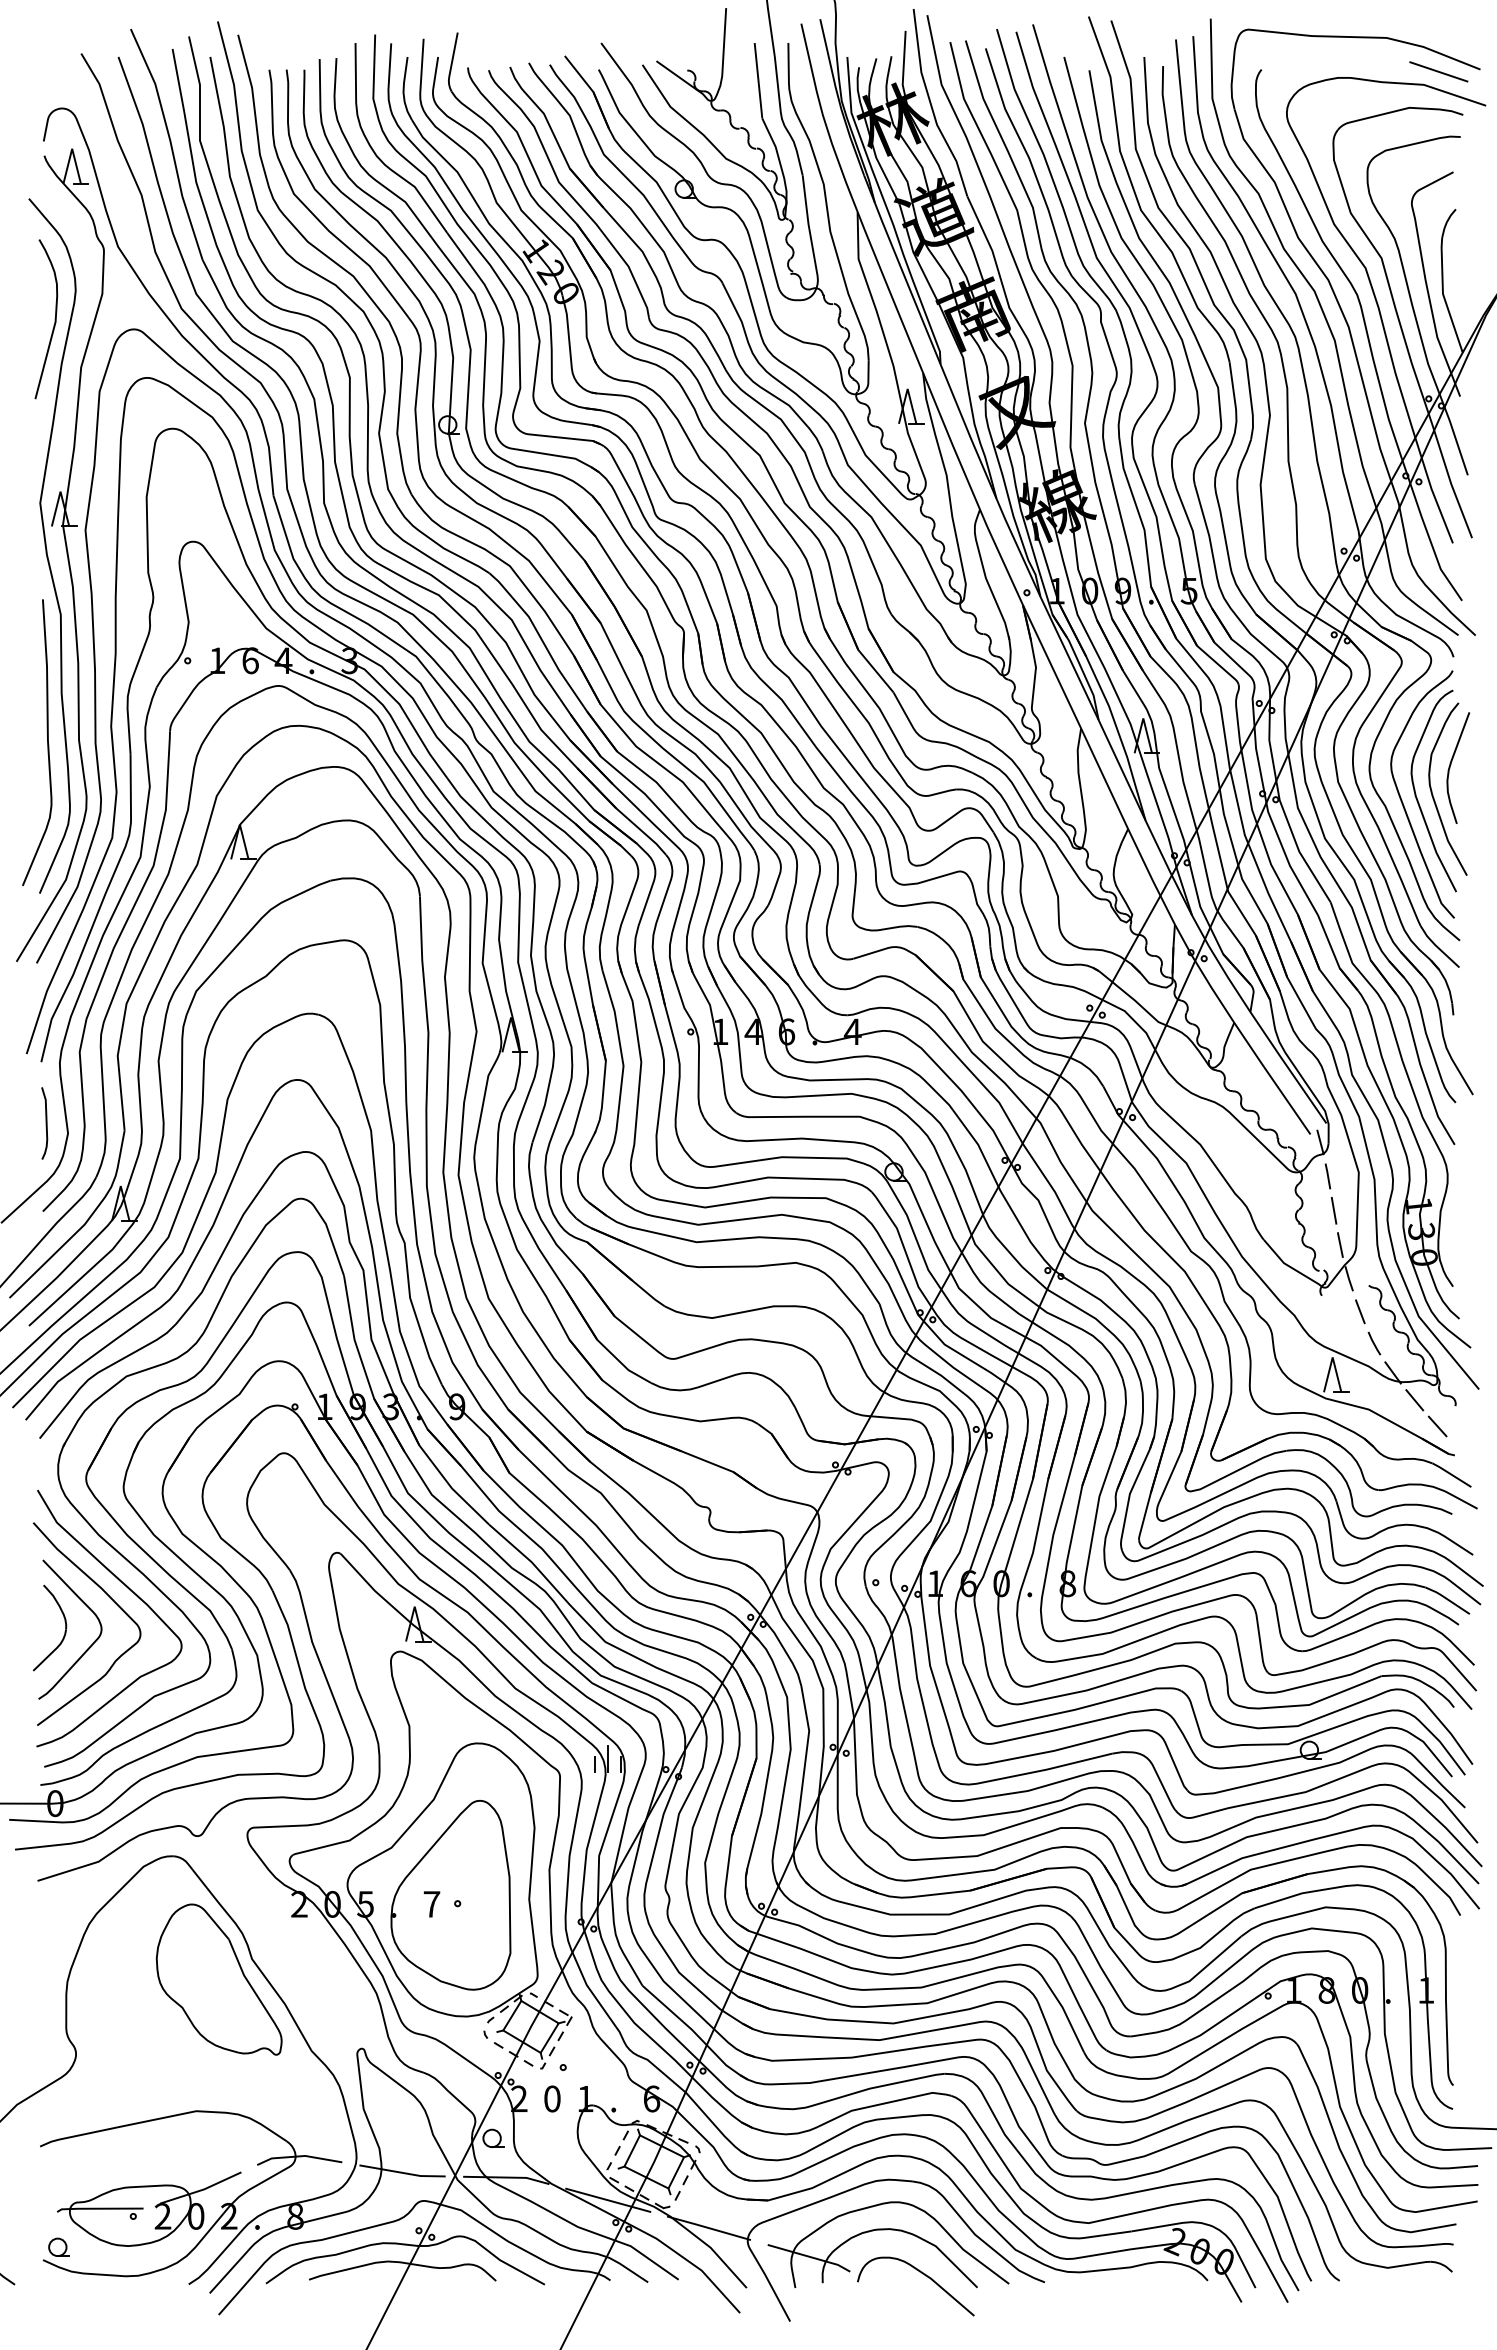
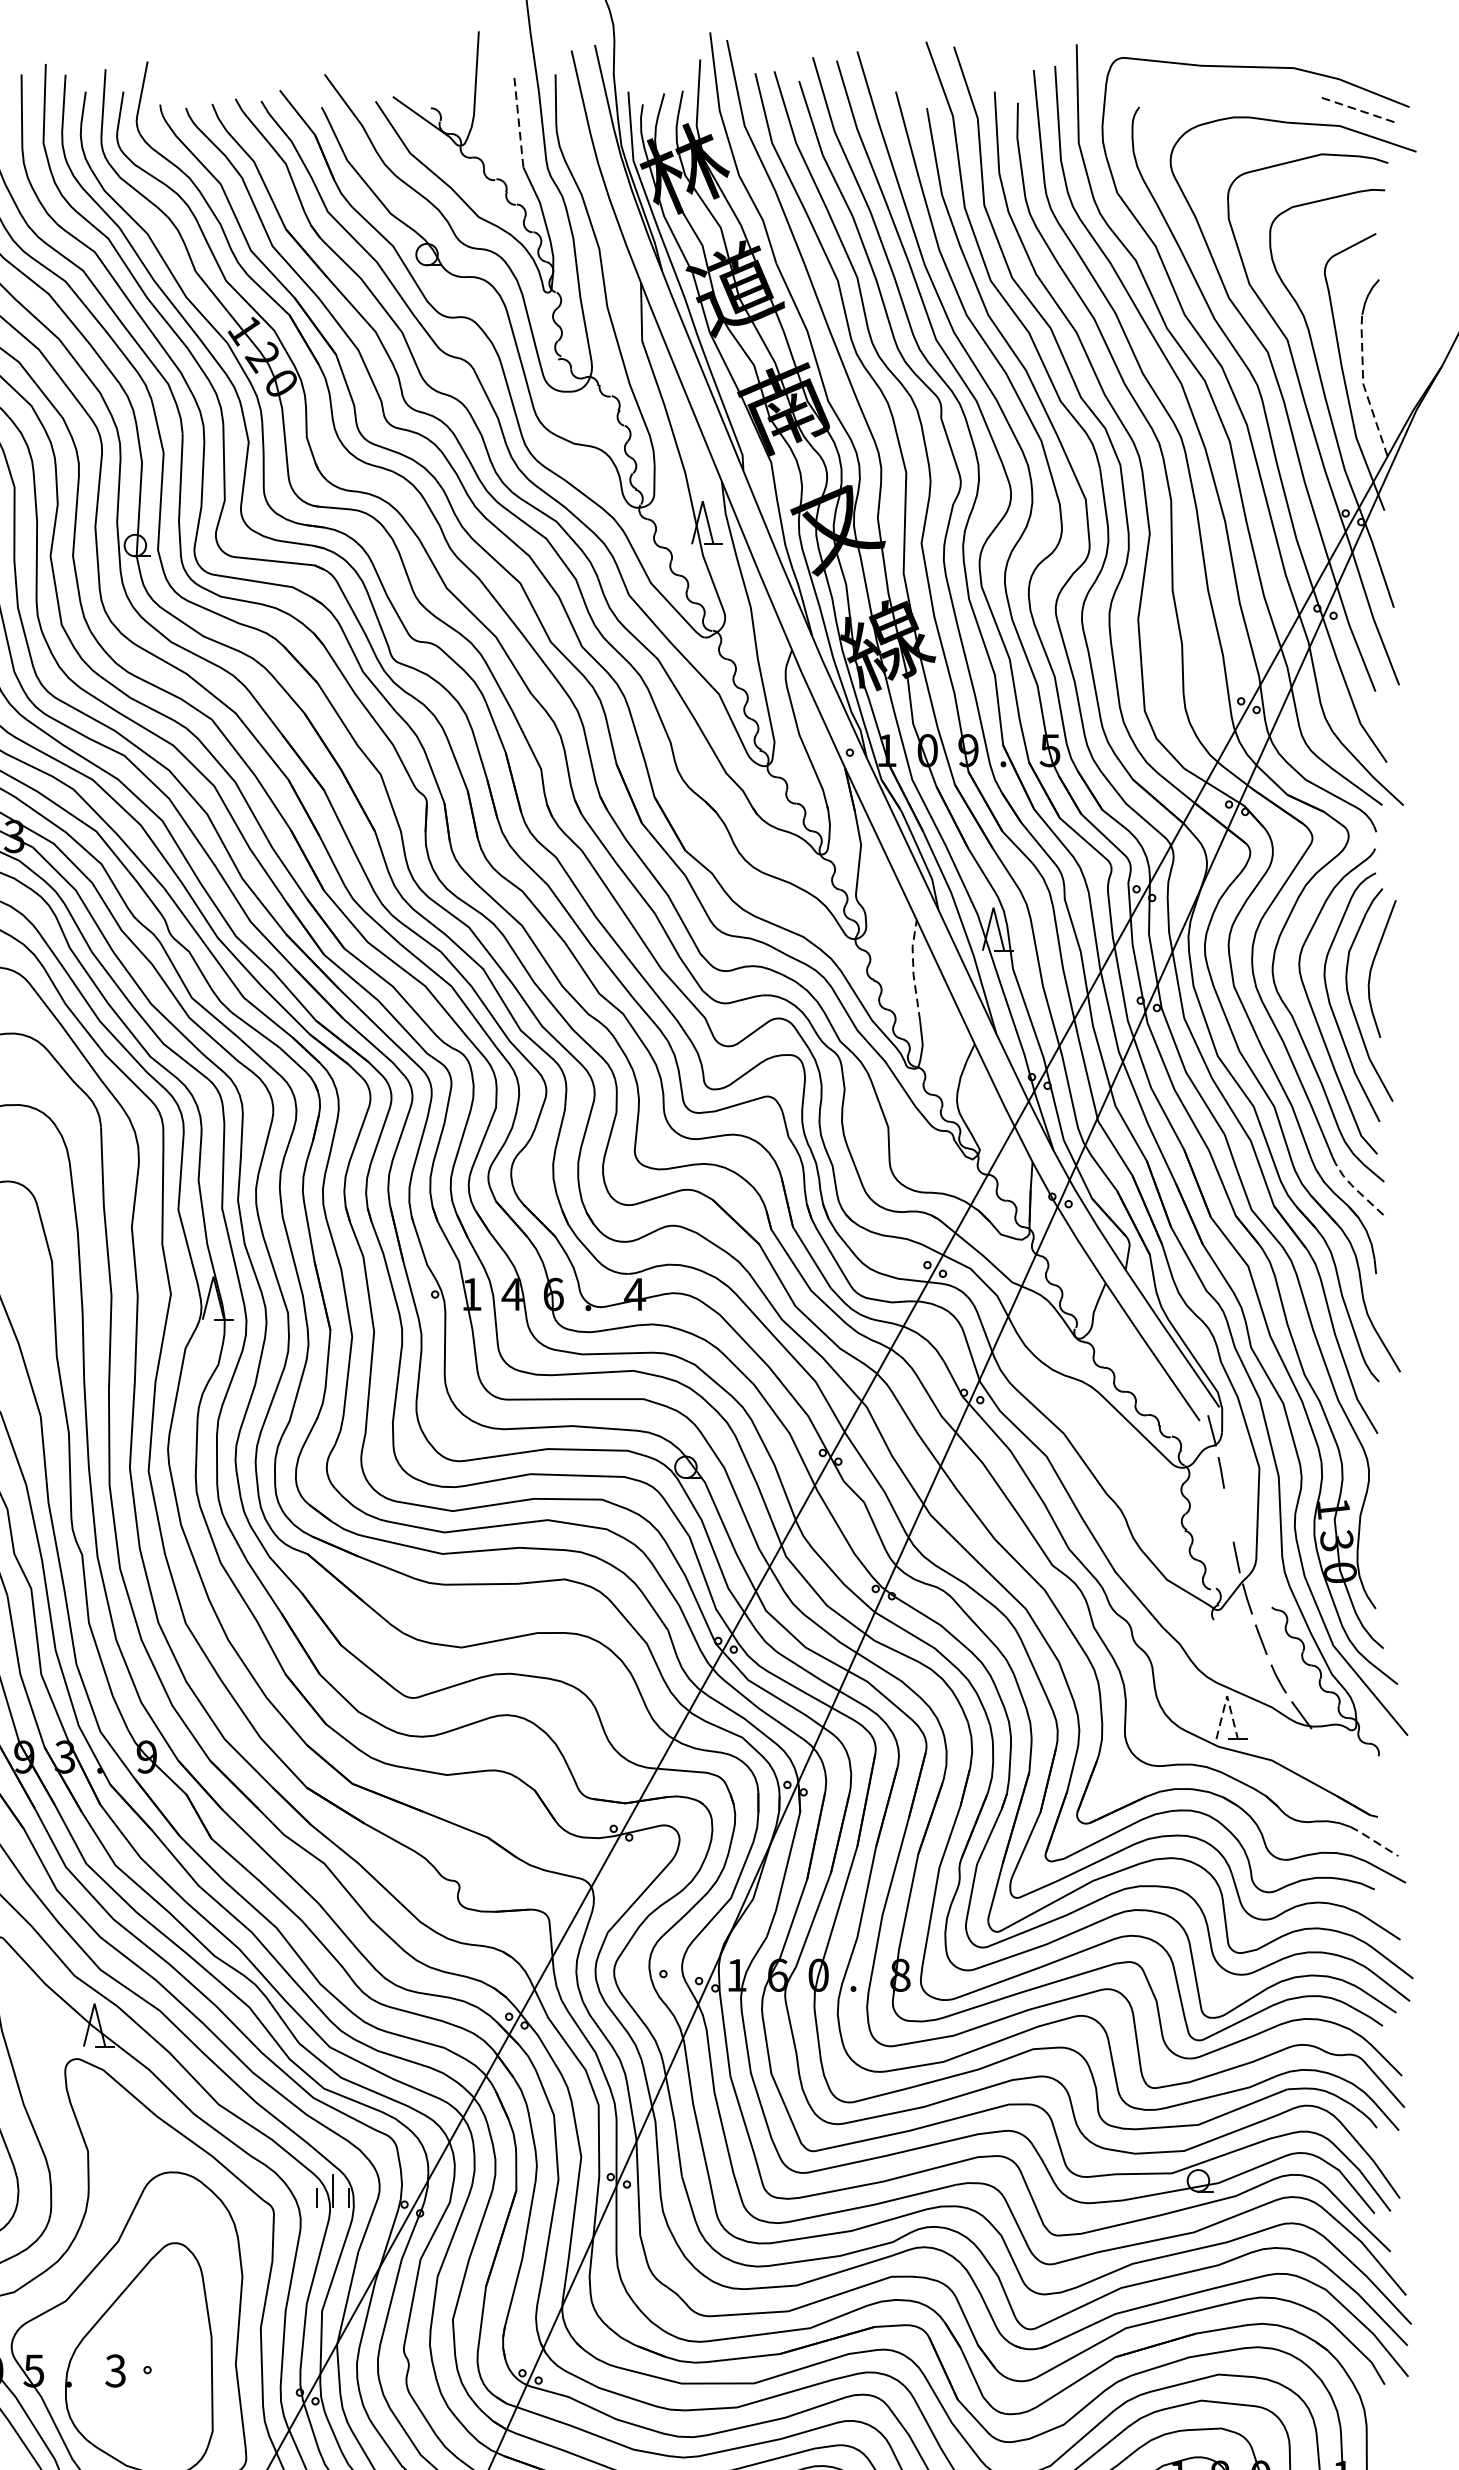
line: (1439, 72) -> (1358, 110), solid -> dashed
line: (758, 80) -> (518, 120), solid -> dashed
line: (1443, 294) -> (1363, 384), solid -> dashed
line: (1078, 768) -> (913, 969), solid -> dashed
line: (1436, 946) -> (1355, 1189), solid -> dashed
line: (1333, 1210) -> (1228, 1514), removed
line: (1332, 1357) -> (1226, 1696), solid -> dashed
line: (1414, 1400) -> (1328, 1749), removed
line: (1437, 1426) -> (1356, 1781), removed
line: (1451, 1474) -> (1373, 1840), solid -> dashed
text: (431, 1903) -> (115, 2369), 7 -> 3

